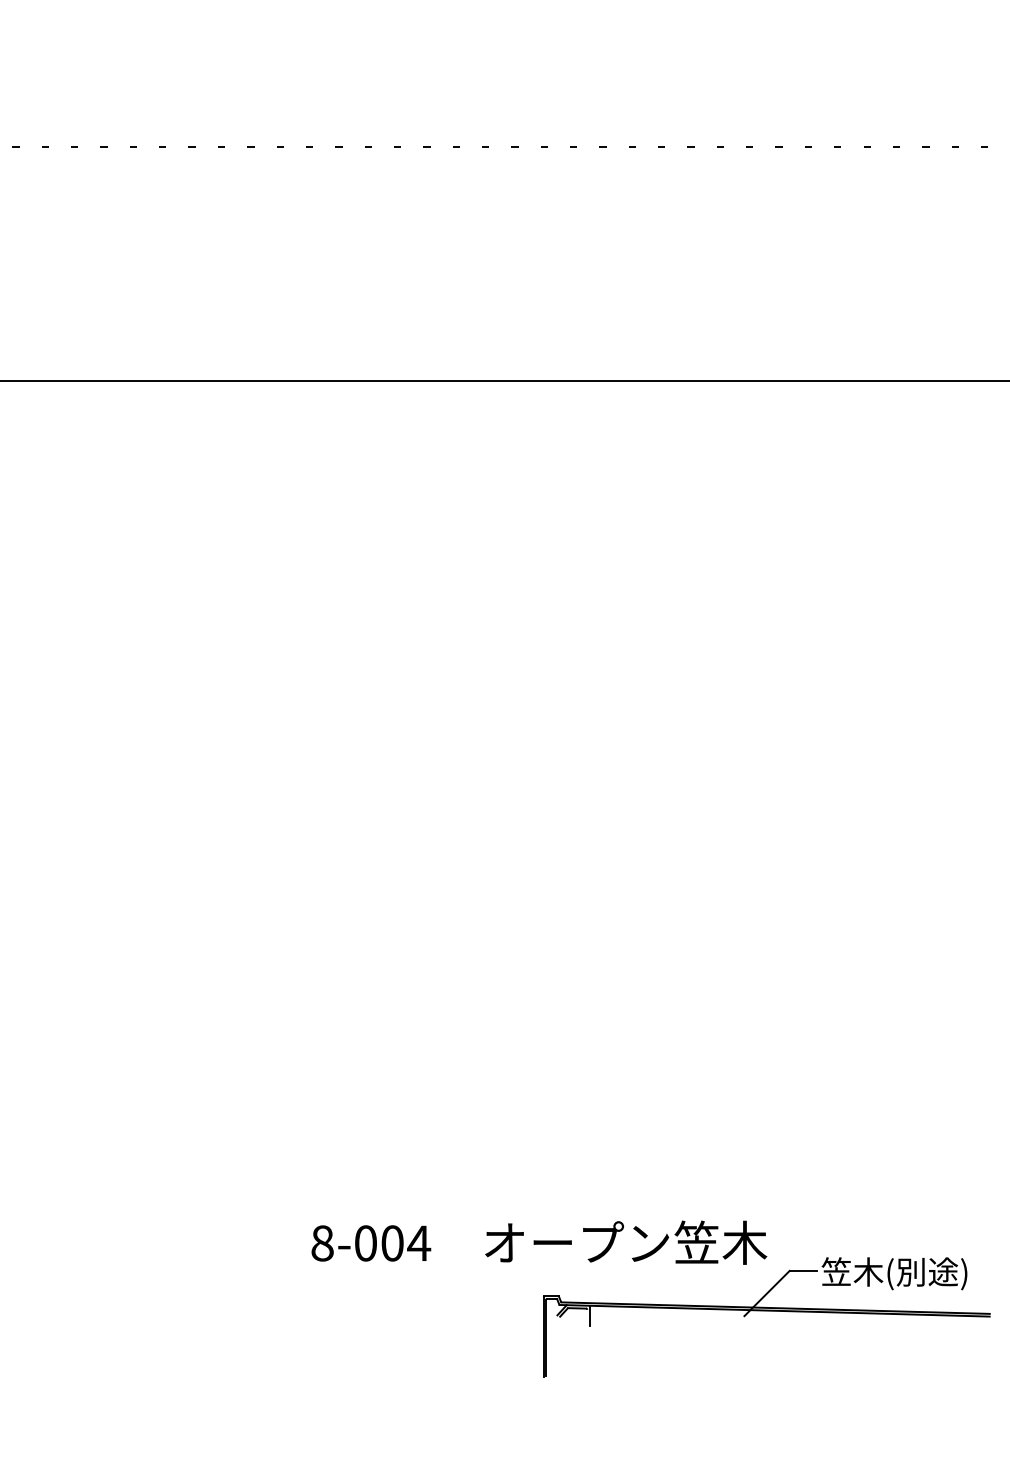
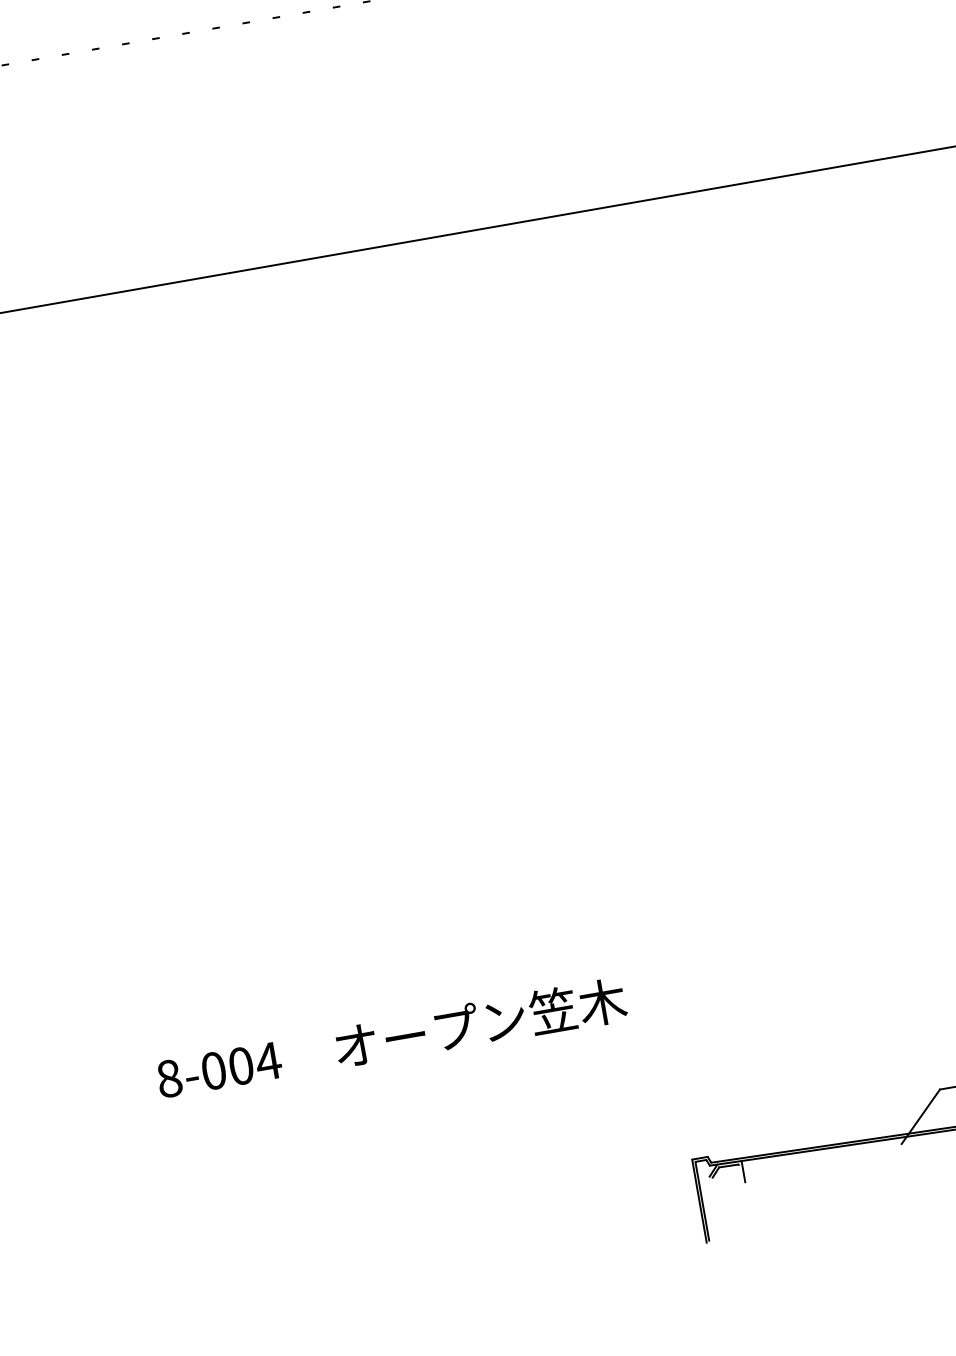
text: (539, 1242) -> (391, 1038), moved

